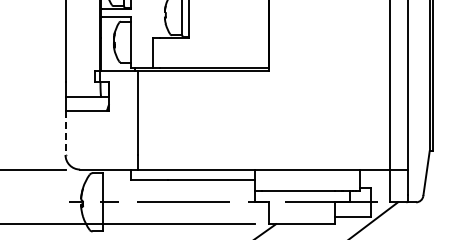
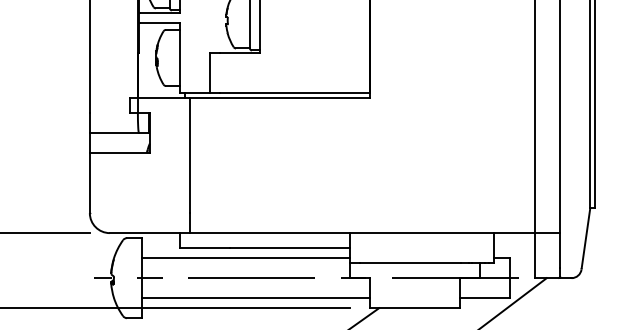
line: (65, 133) -> (89, 183), dashed -> solid
line: (178, 187) -> (245, 257), added
line: (186, 216) -> (256, 297), added

